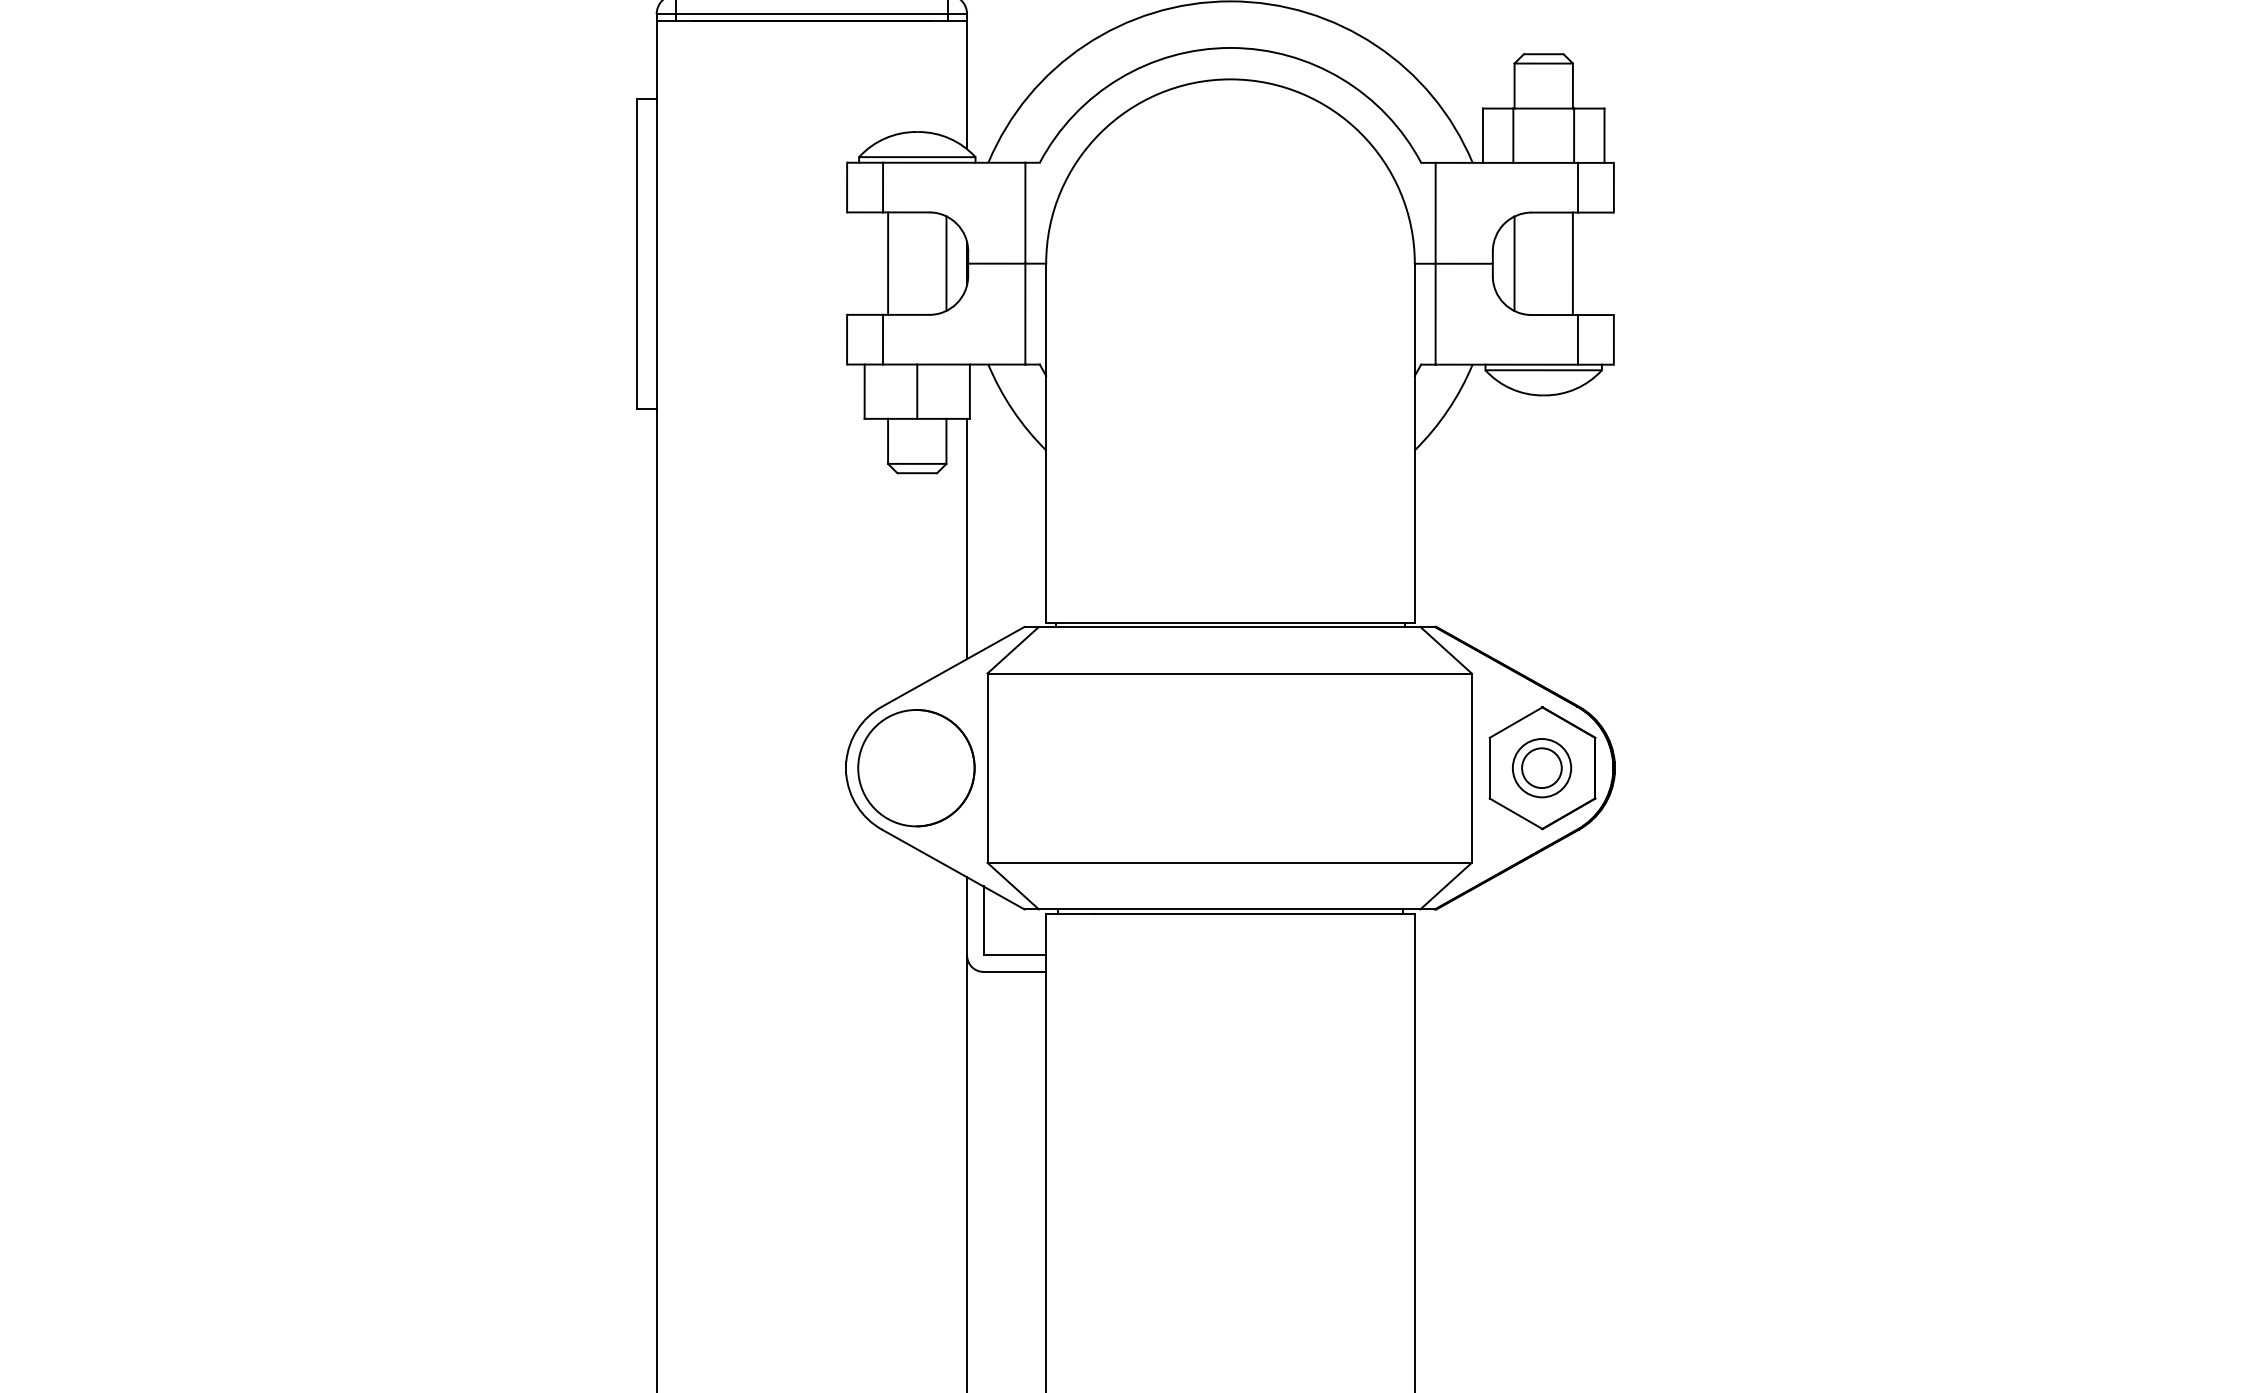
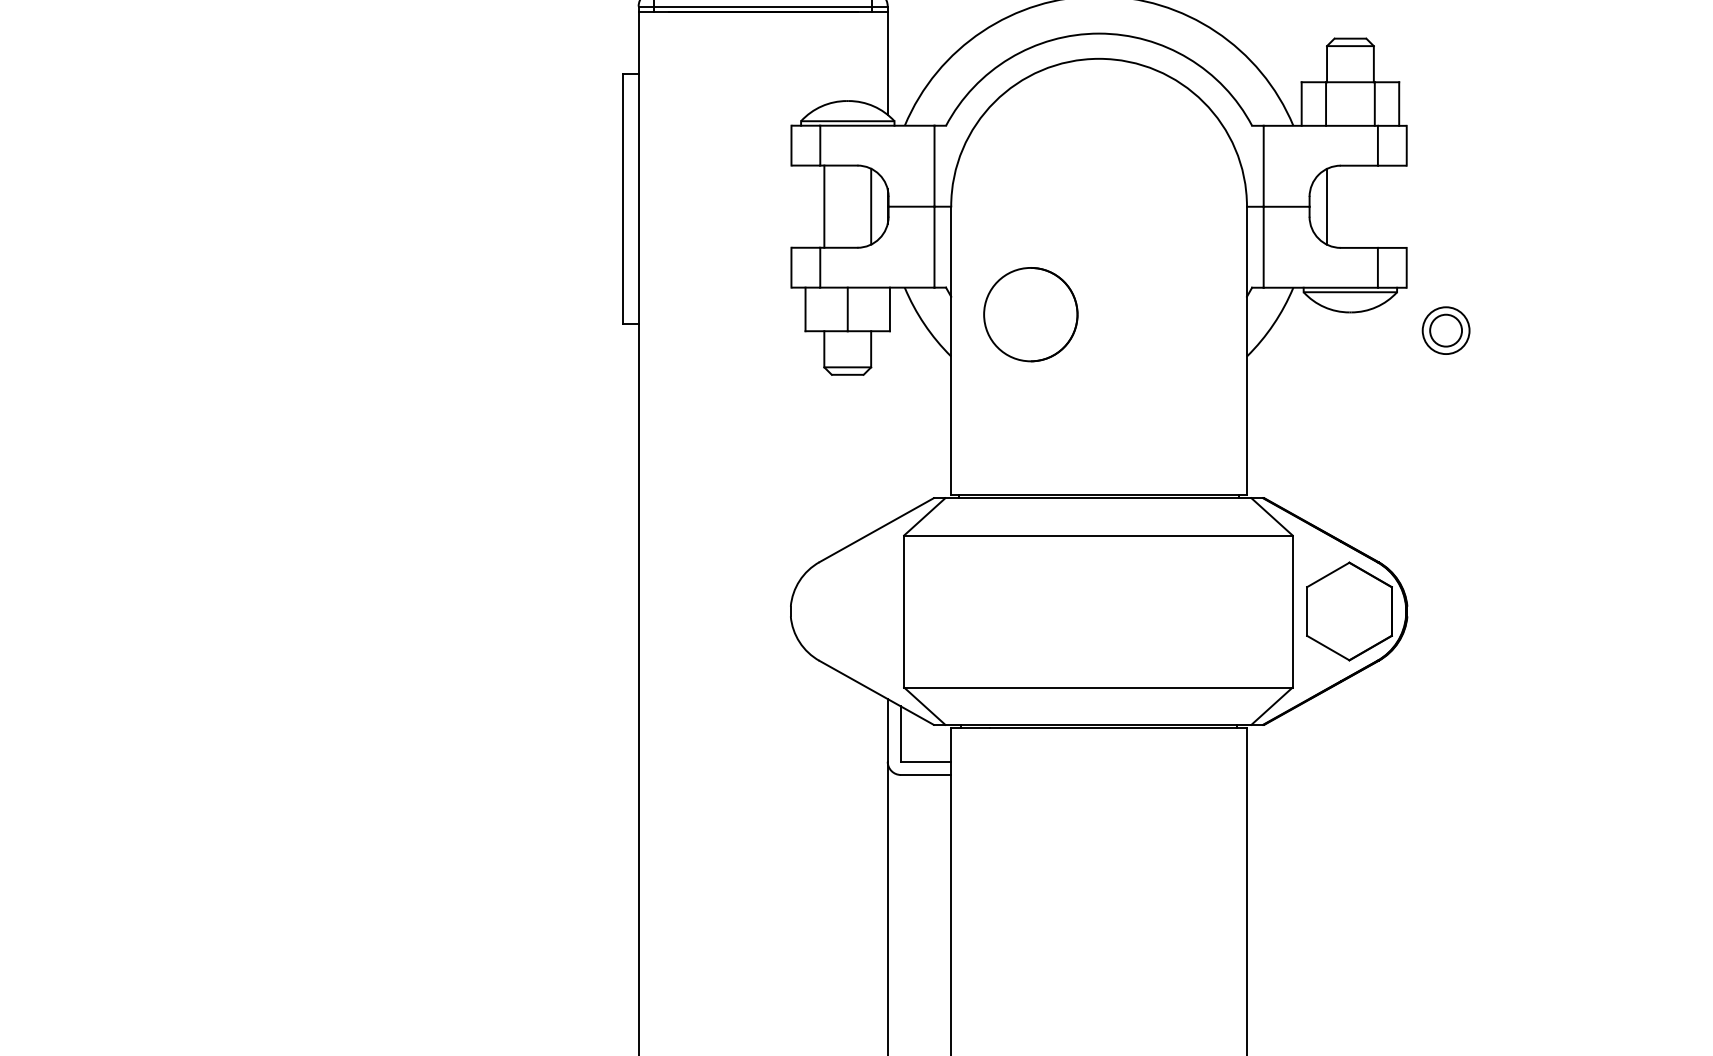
line: (1572, 263) -> (1373, 206), removed
line: (967, 538) -> (888, 427), removed
circle: (916, 768) -> (1030, 314), moved
part: (1542, 768) -> (1446, 330), moved

